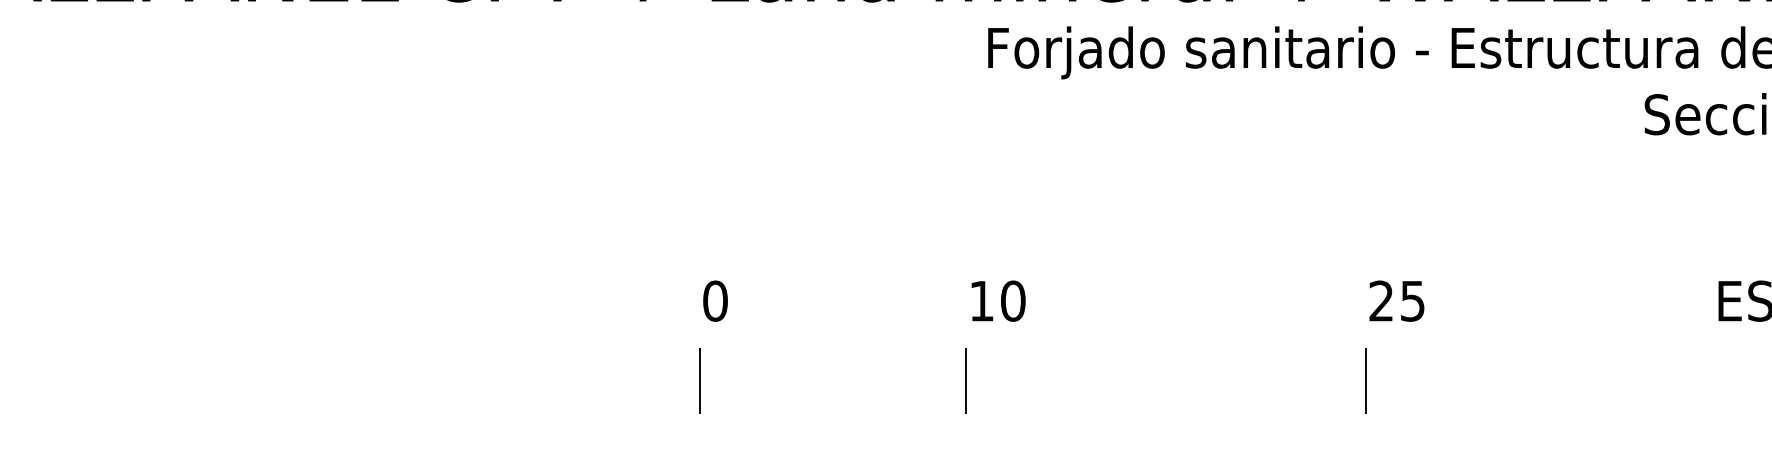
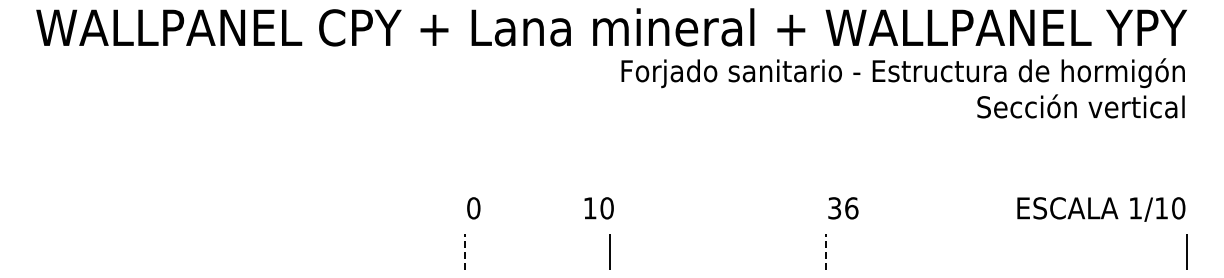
text: (997, 301) -> (598, 208), moved
text: (1397, 301) -> (843, 208), 25 -> 36
line: (700, 380) -> (465, 251), solid -> dashed
line: (1366, 380) -> (826, 251), solid -> dashed

